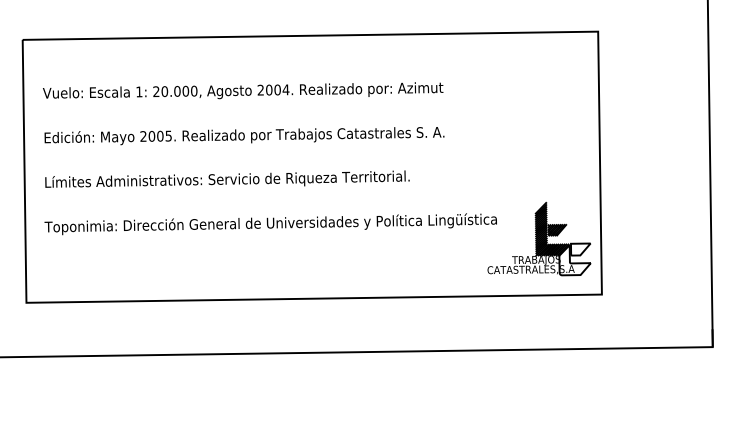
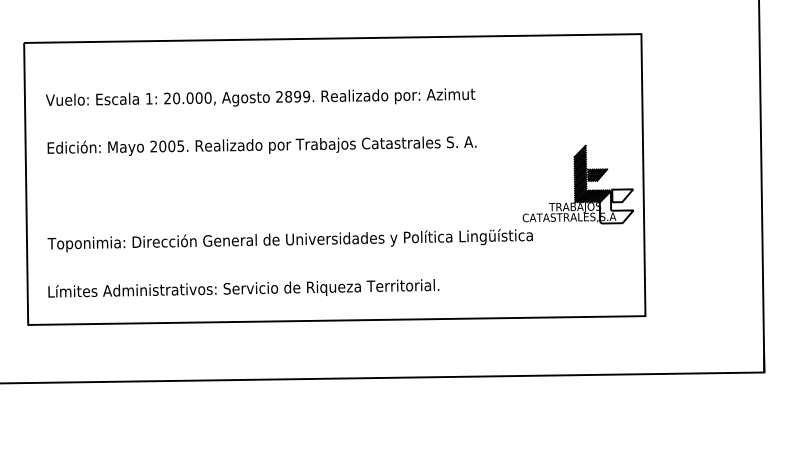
text: (277, 89) -> (297, 96), 2004. -> 2899.
text: (227, 179) -> (243, 288), moved
part: (538, 238) -> (577, 184), moved

